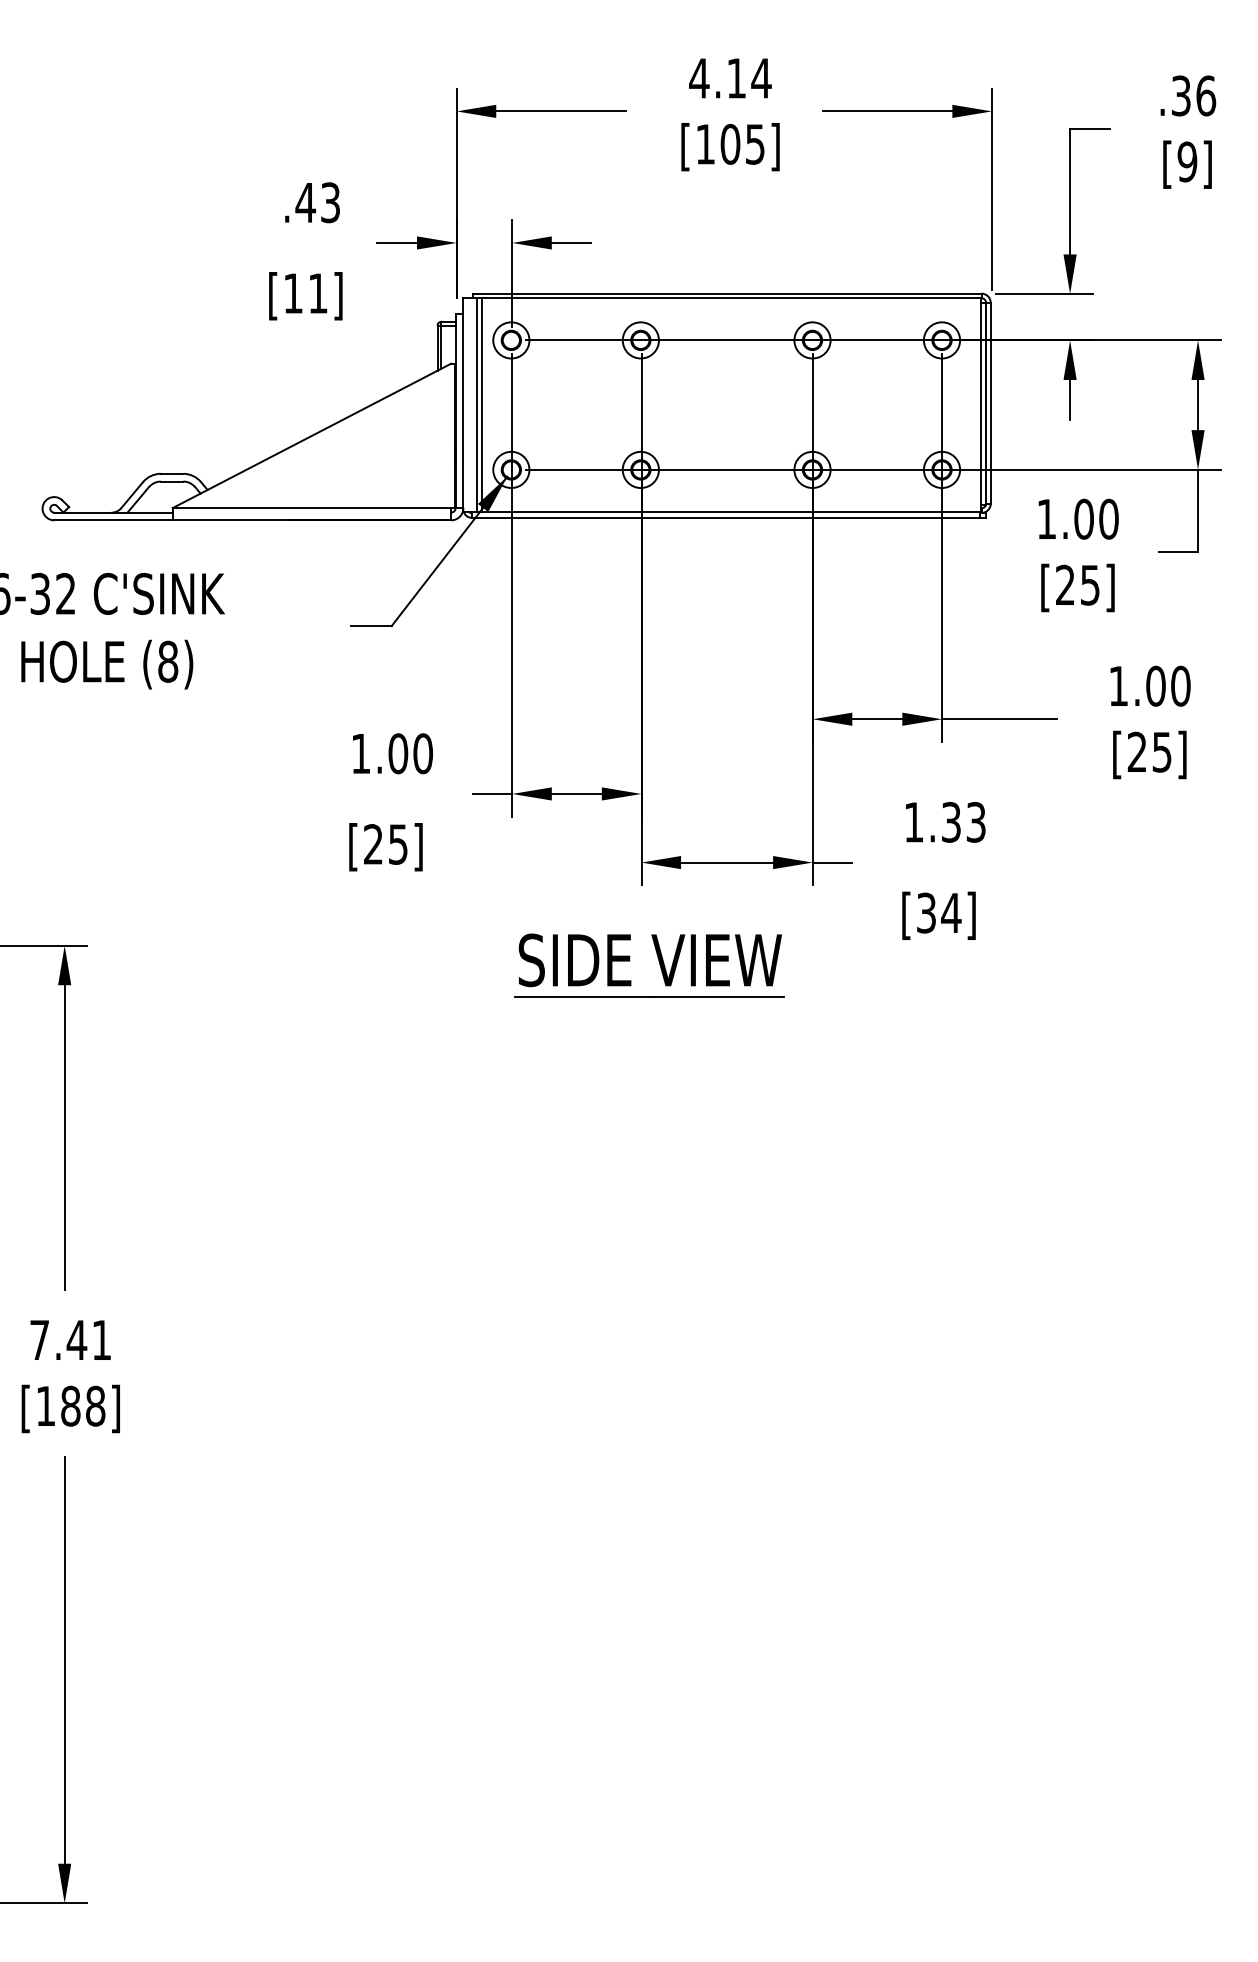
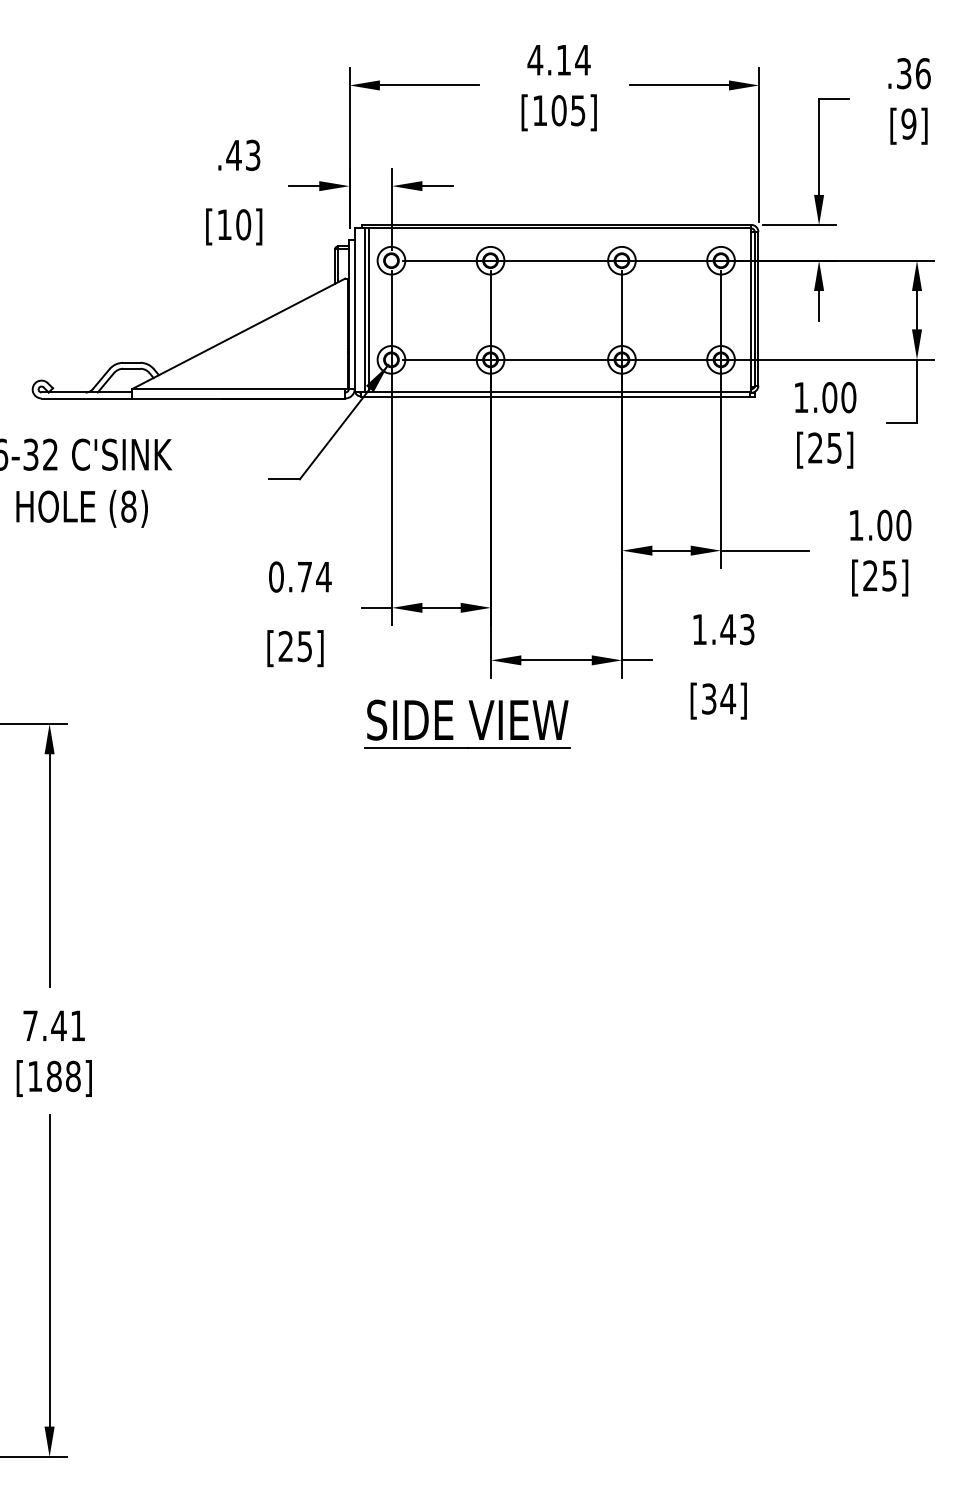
text: (318, 293) -> (243, 224), [11] -> [10]
text: (392, 752) -> (300, 576), 1.00 -> 0.74
text: (951, 822) -> (728, 629), 1.33 -> 1.43
part: (659, 963) -> (474, 722), moved

